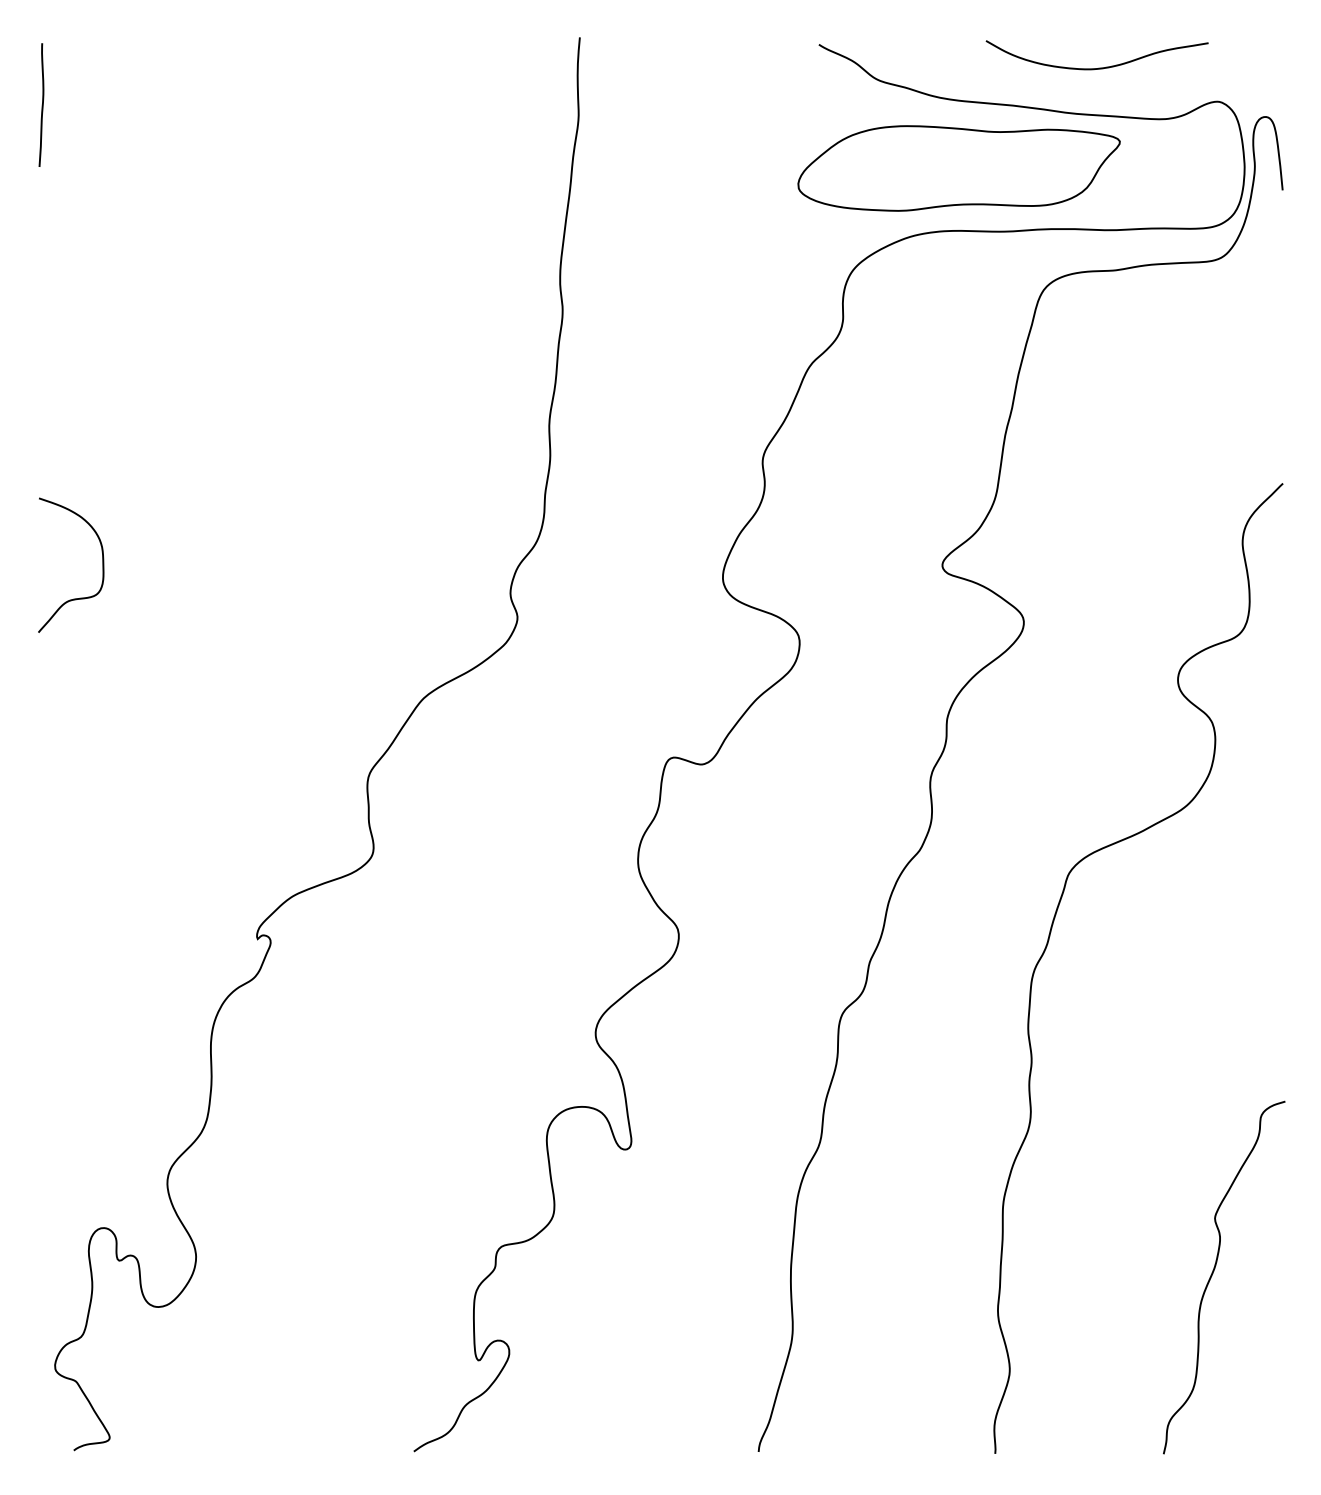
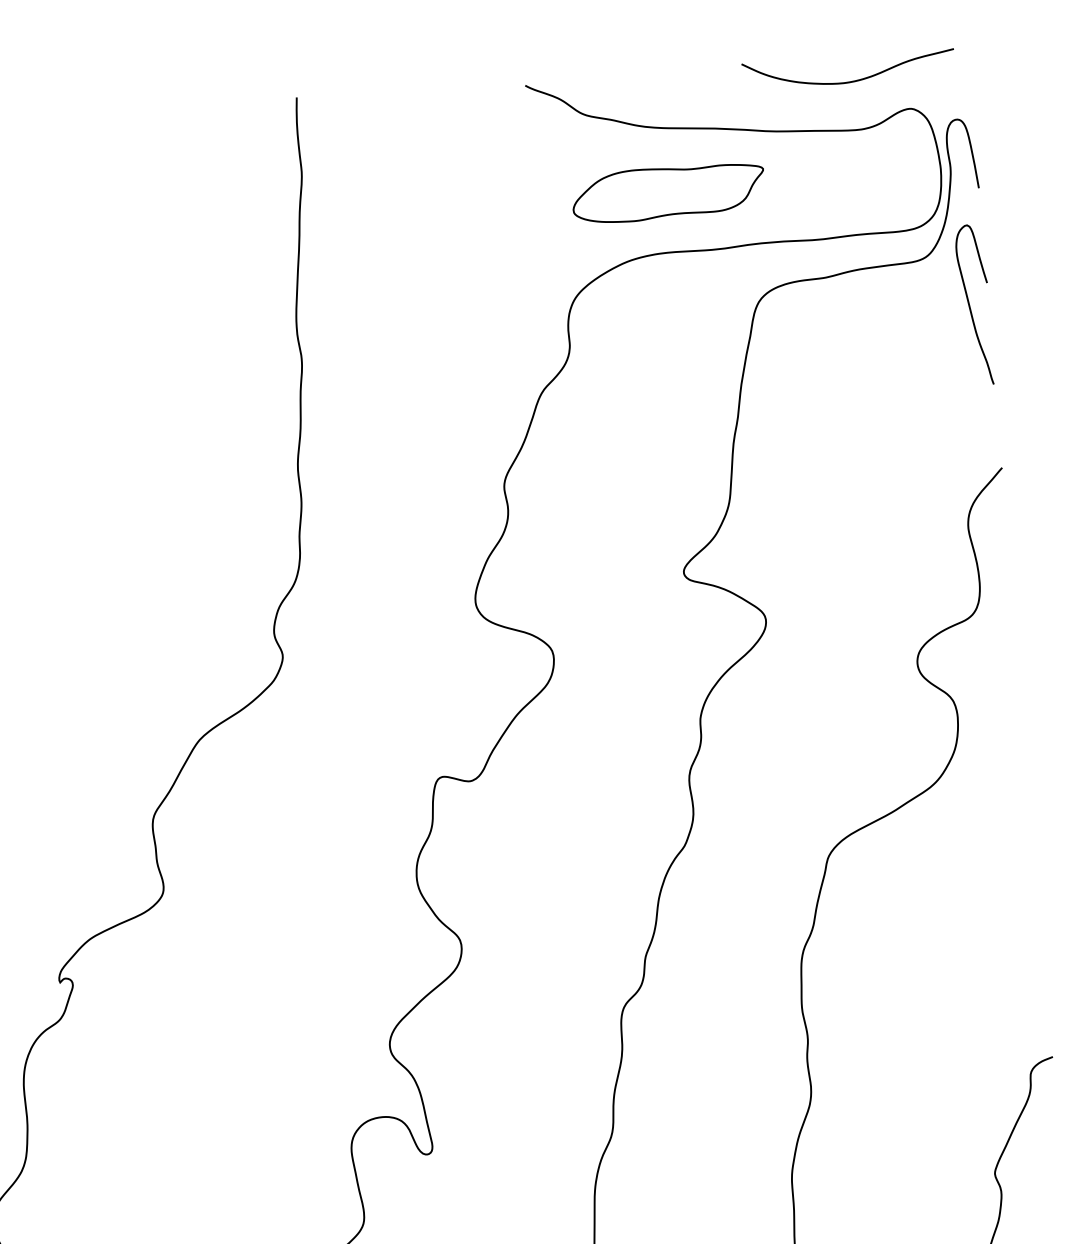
curve: (1098, 67) -> (850, 80), moved
part: (958, 168) -> (668, 192), size x0.62
curve: (1263, 311) -> (970, 305), added

